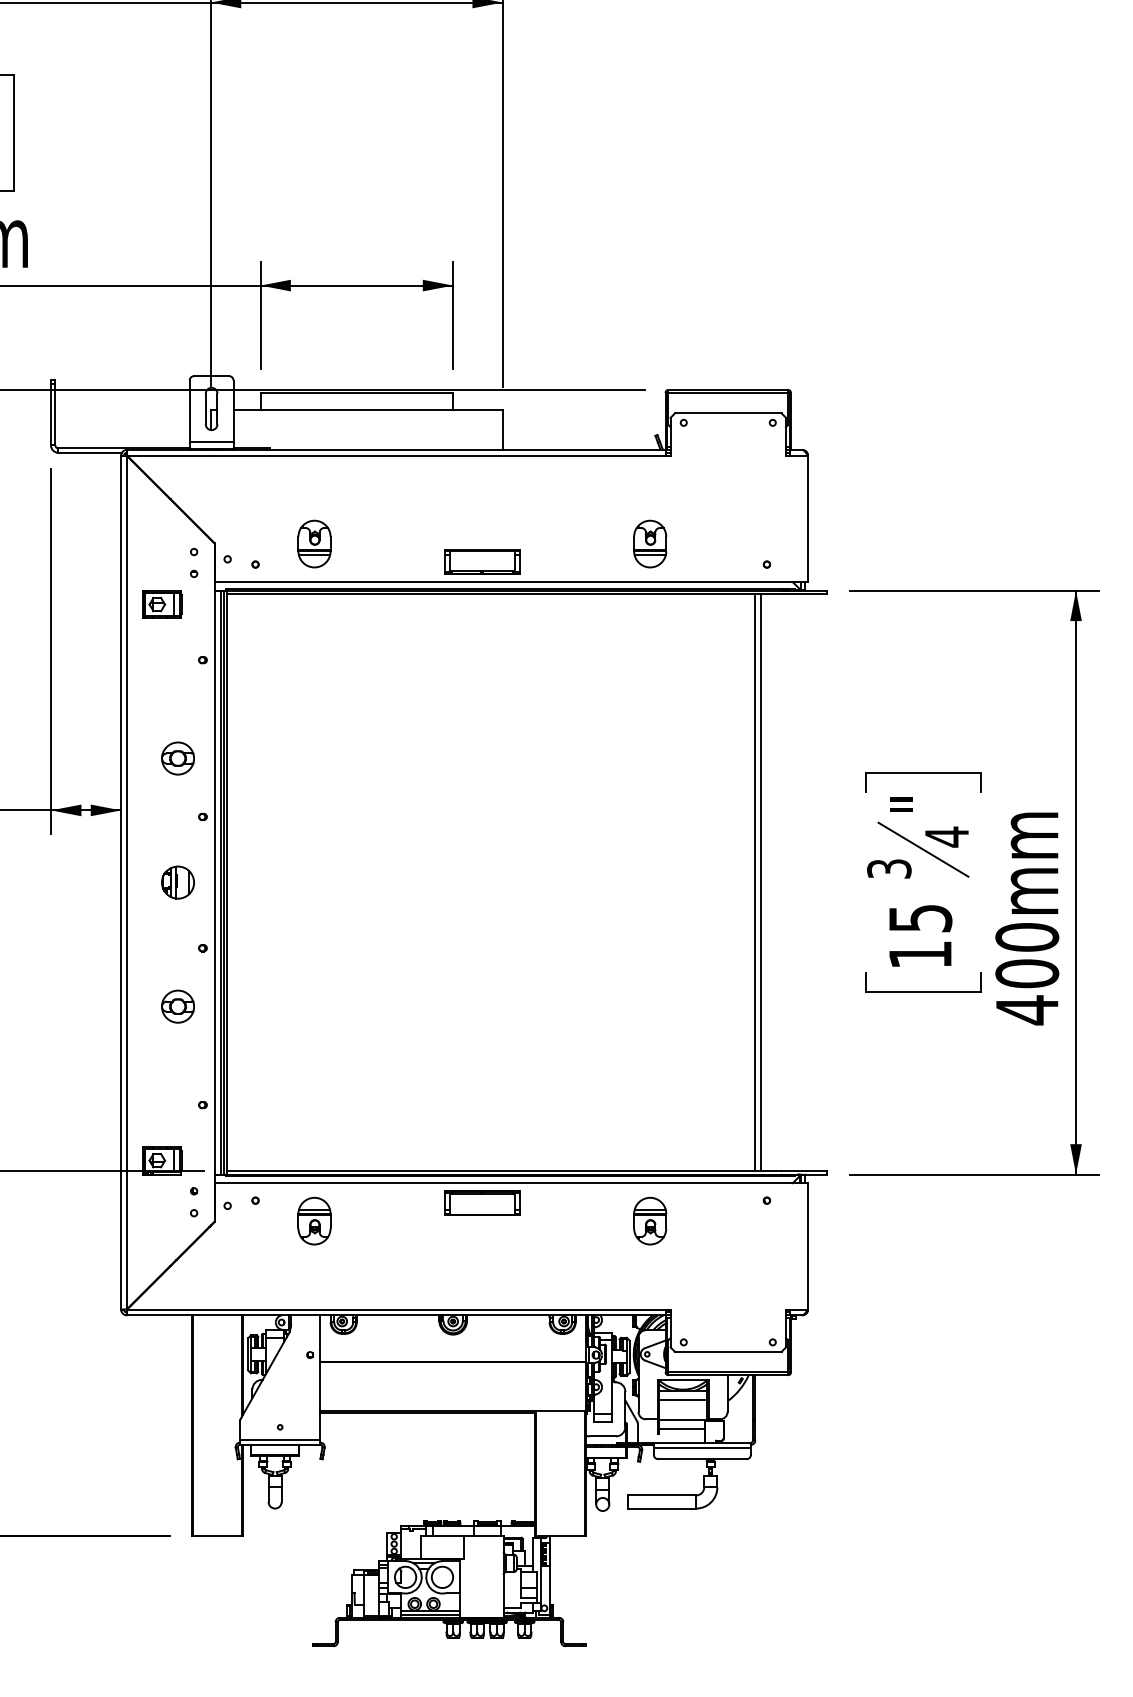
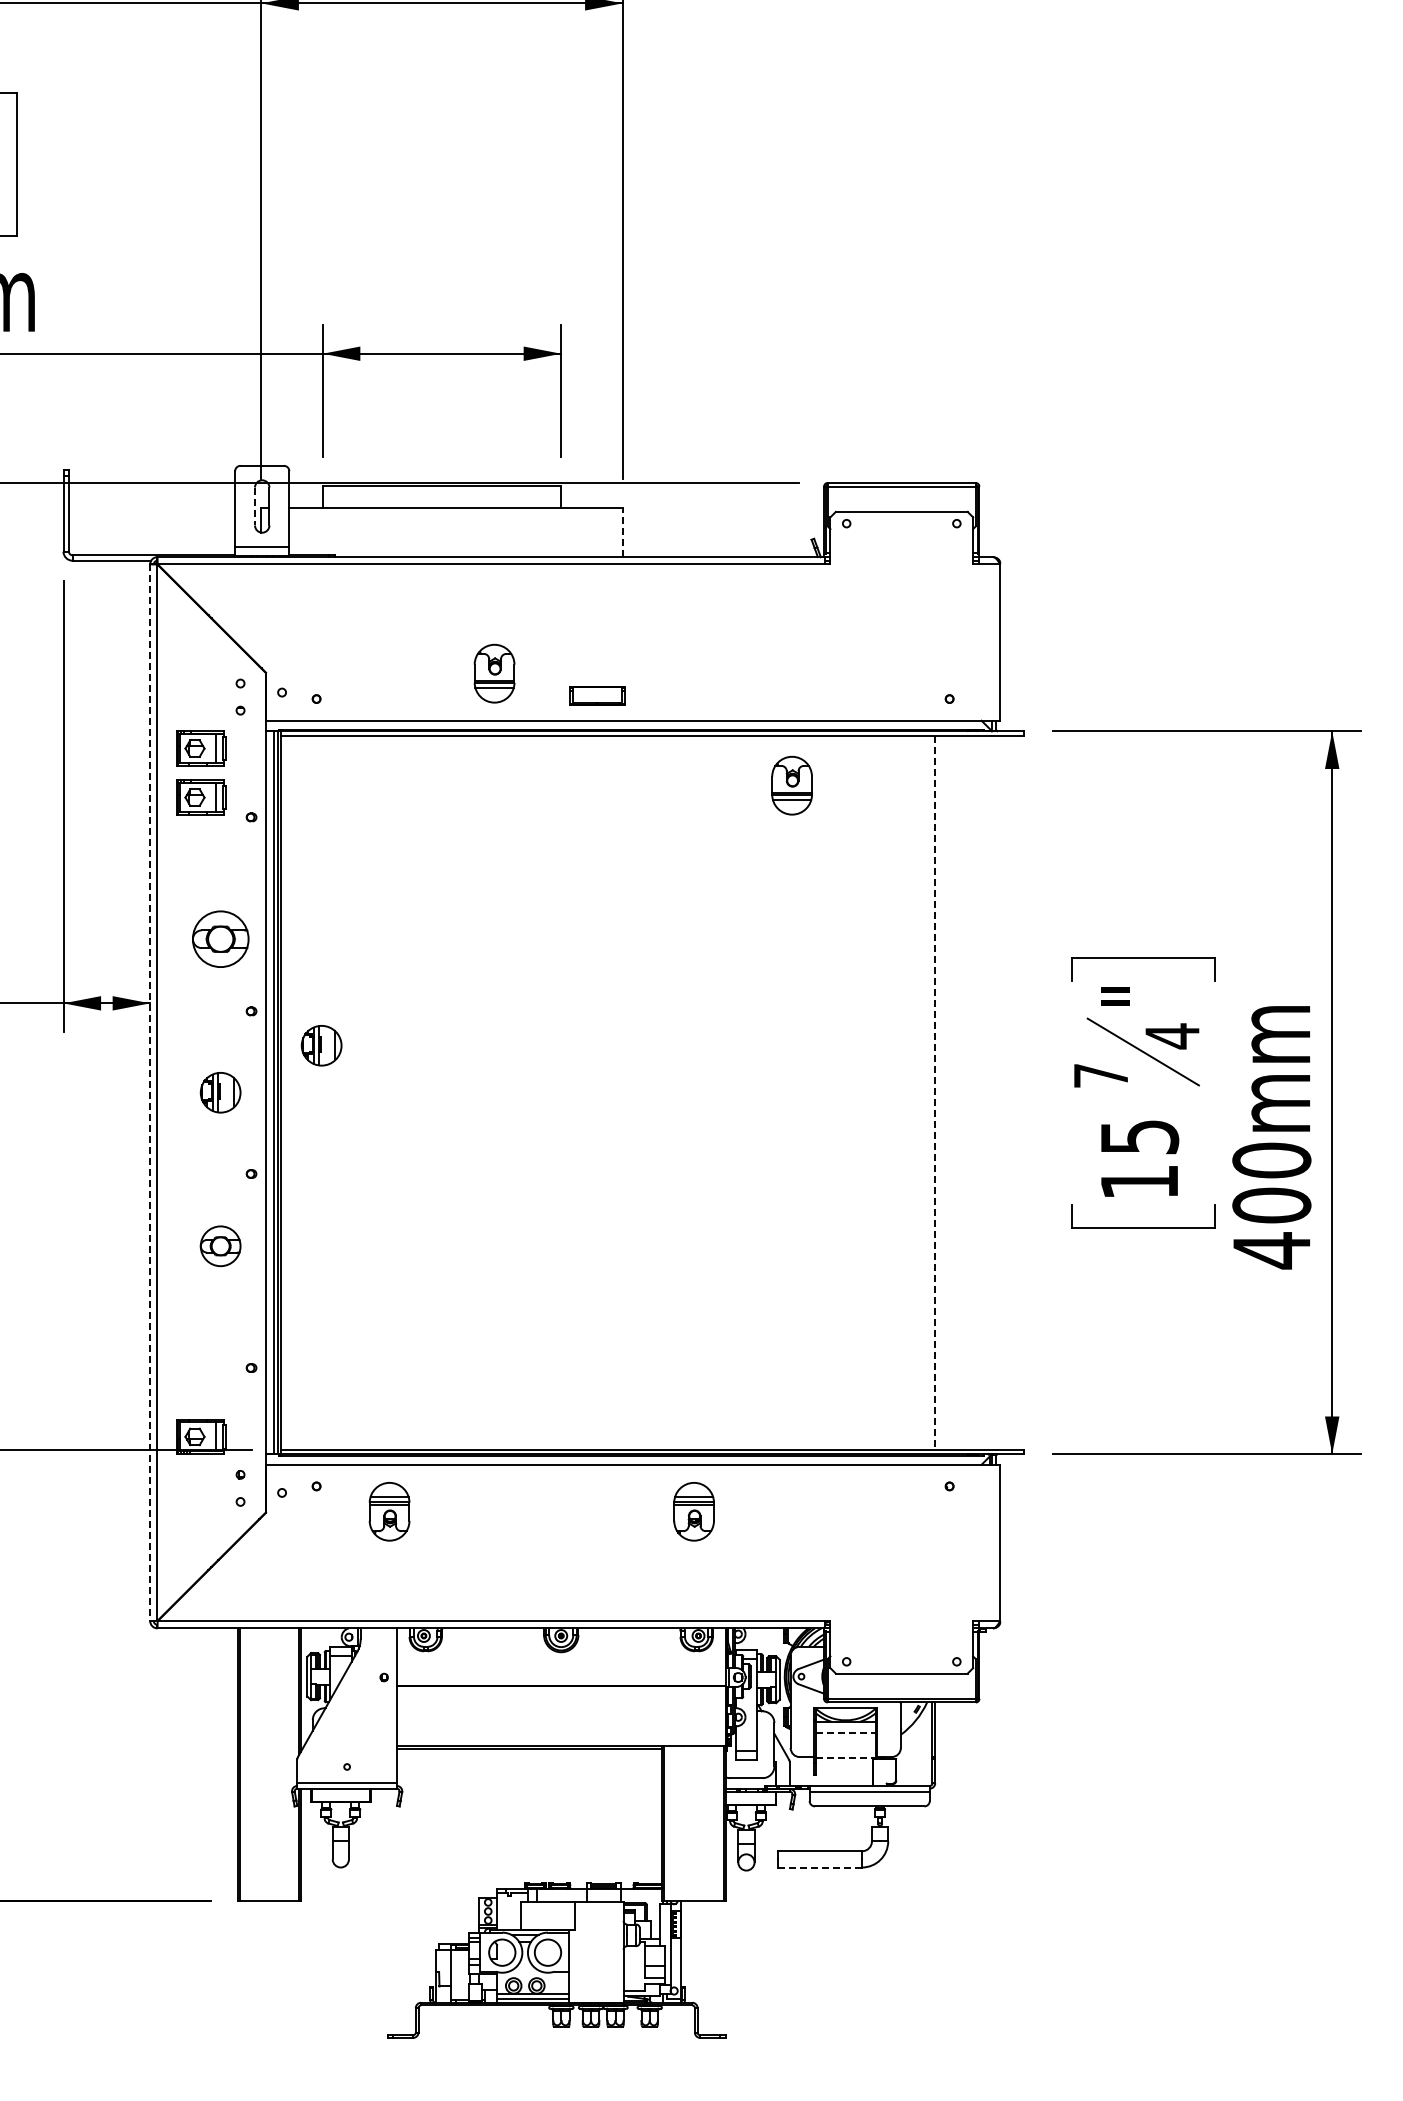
line: (206, 409) -> (255, 506), solid -> dashed
line: (502, 430) -> (622, 532), solid -> dashed
part: (314, 543) -> (494, 673), moved
part: (649, 543) -> (791, 785), moved
part: (481, 561) -> (596, 695), size x0.6
part: (162, 644) -> (201, 797), added
part: (177, 758) -> (220, 938), size x1.4
part: (259, 844) -> (321, 1045), added
text: (888, 868) -> (1100, 1075), 3 -> 7
line: (754, 882) -> (934, 1092), solid -> dashed
line: (761, 882) -> (942, 1092), removed
line: (121, 883) -> (150, 1093), solid -> dashed
part: (481, 1203) -> (596, 1489), removed
part: (649, 1220) -> (693, 1511), moved
line: (682, 1399) -> (845, 1732), solid -> dashed
line: (682, 1419) -> (845, 1757), solid -> dashed
line: (681, 1428) -> (843, 1768), removed
line: (662, 1508) -> (820, 1867), solid -> dashed

